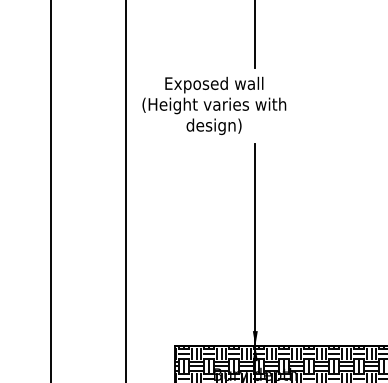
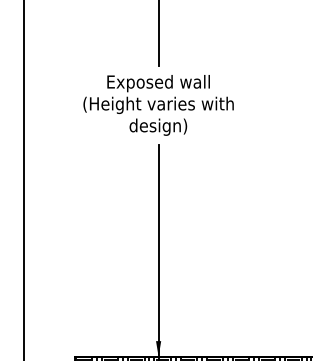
text: (214, 105) -> (158, 104), moved

